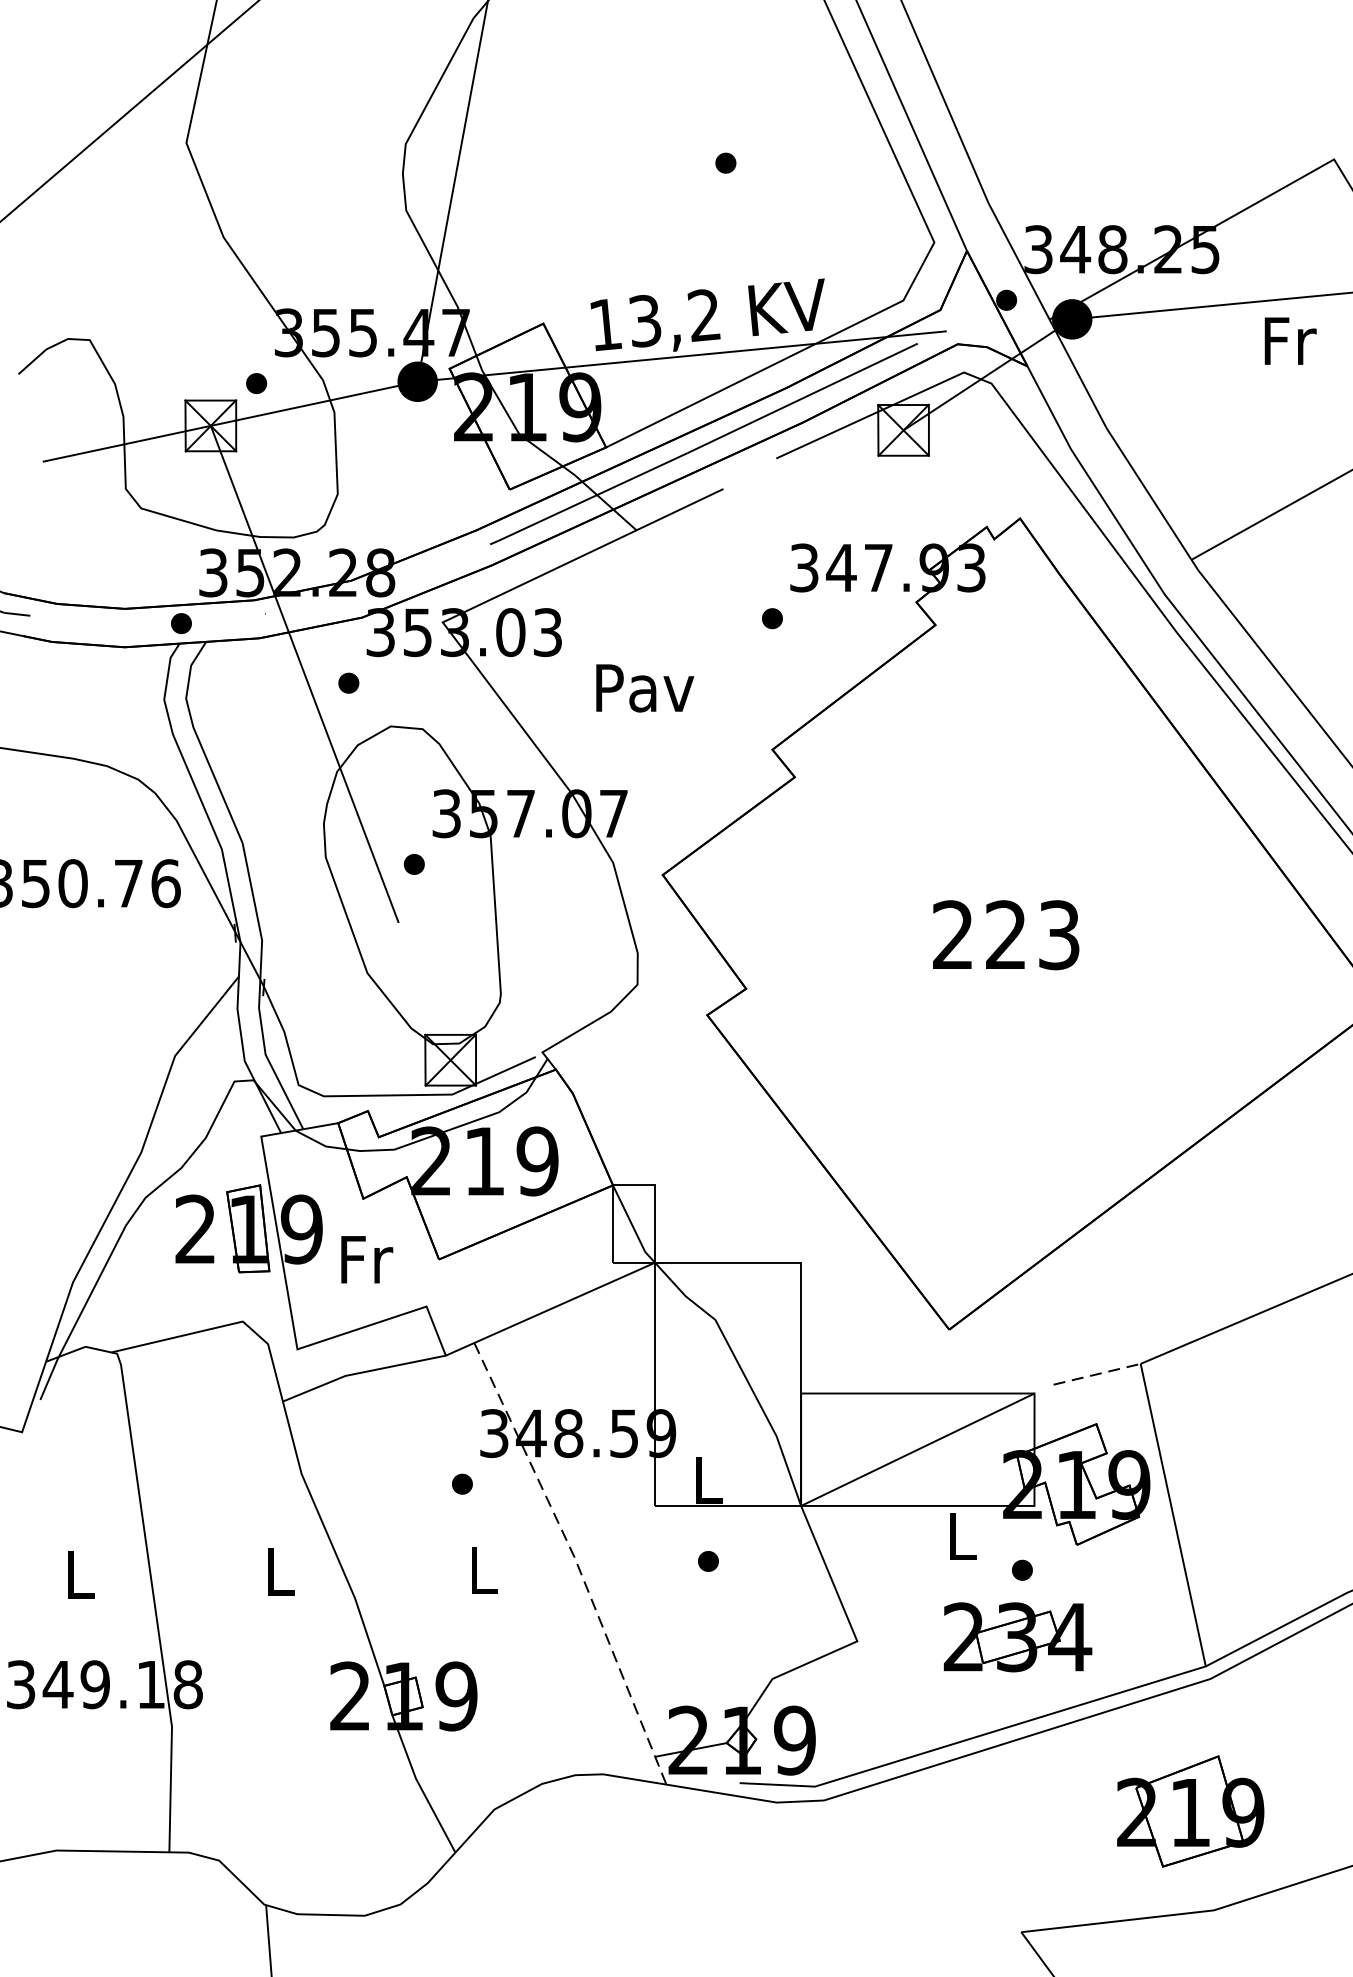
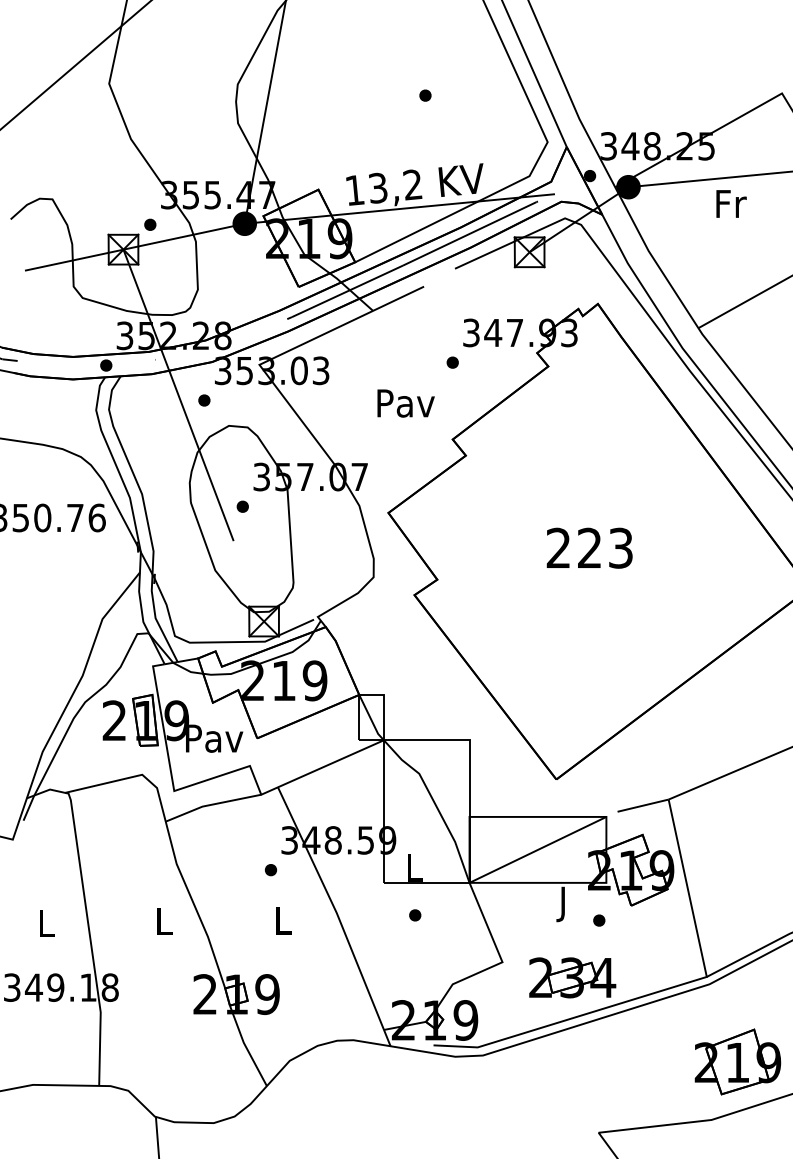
text: (1290, 340) -> (731, 203), moved
text: (644, 688) -> (405, 403), moved
text: (366, 1259) -> (214, 738), Fr -> Pav
line: (1097, 1373) -> (643, 805), dashed -> solid
text: (963, 1542) -> (564, 904), L -> J
line: (575, 1559) -> (337, 914), dashed -> solid
part: (1017, 1636) -> (572, 977), moved
part: (1189, 1810) -> (737, 1061), moved

